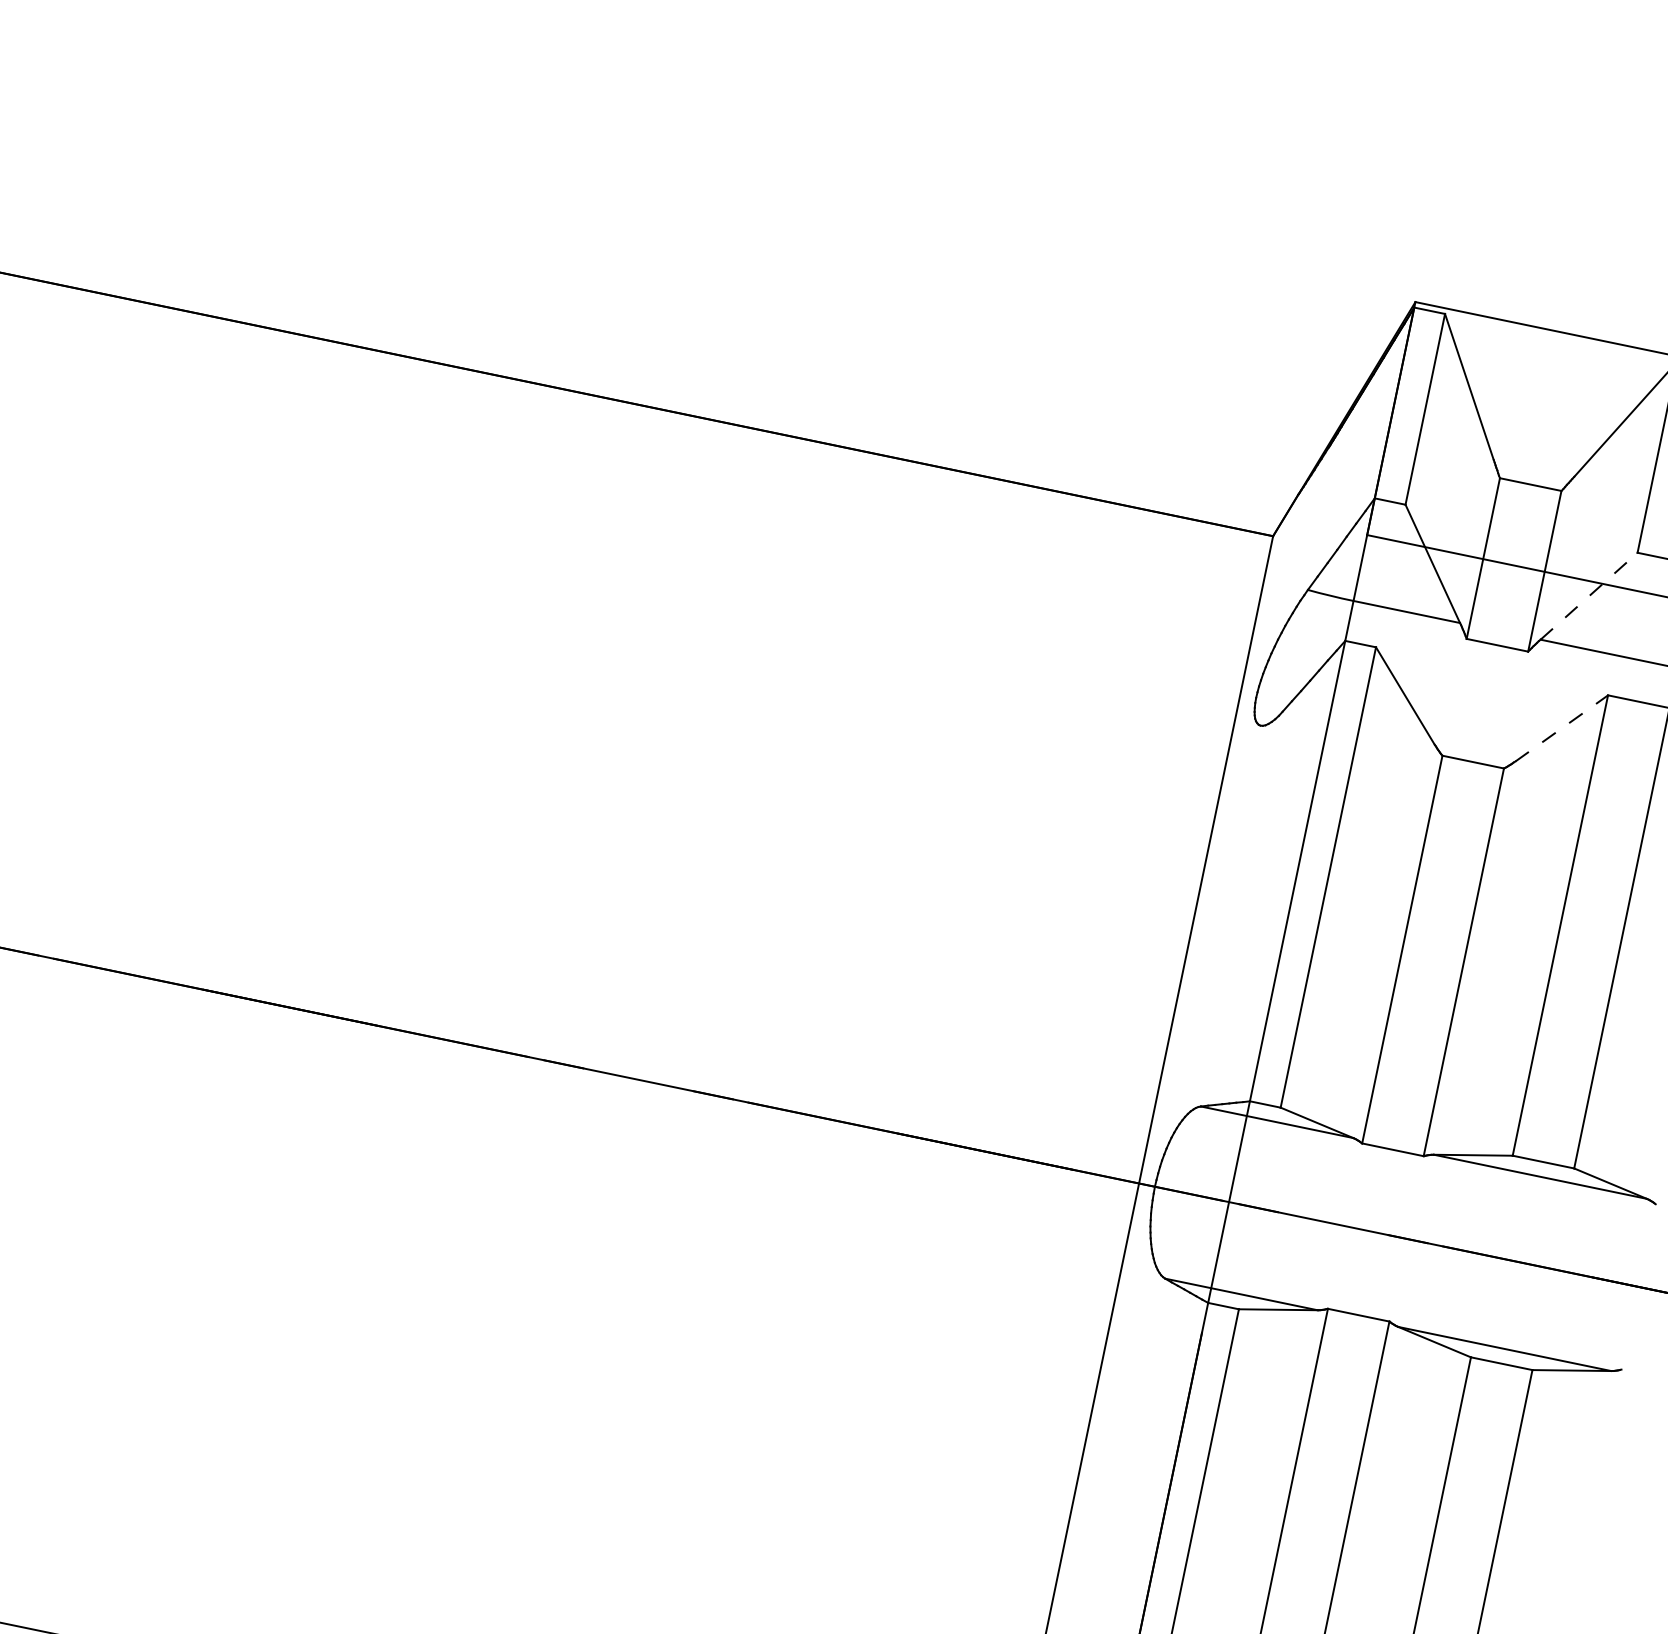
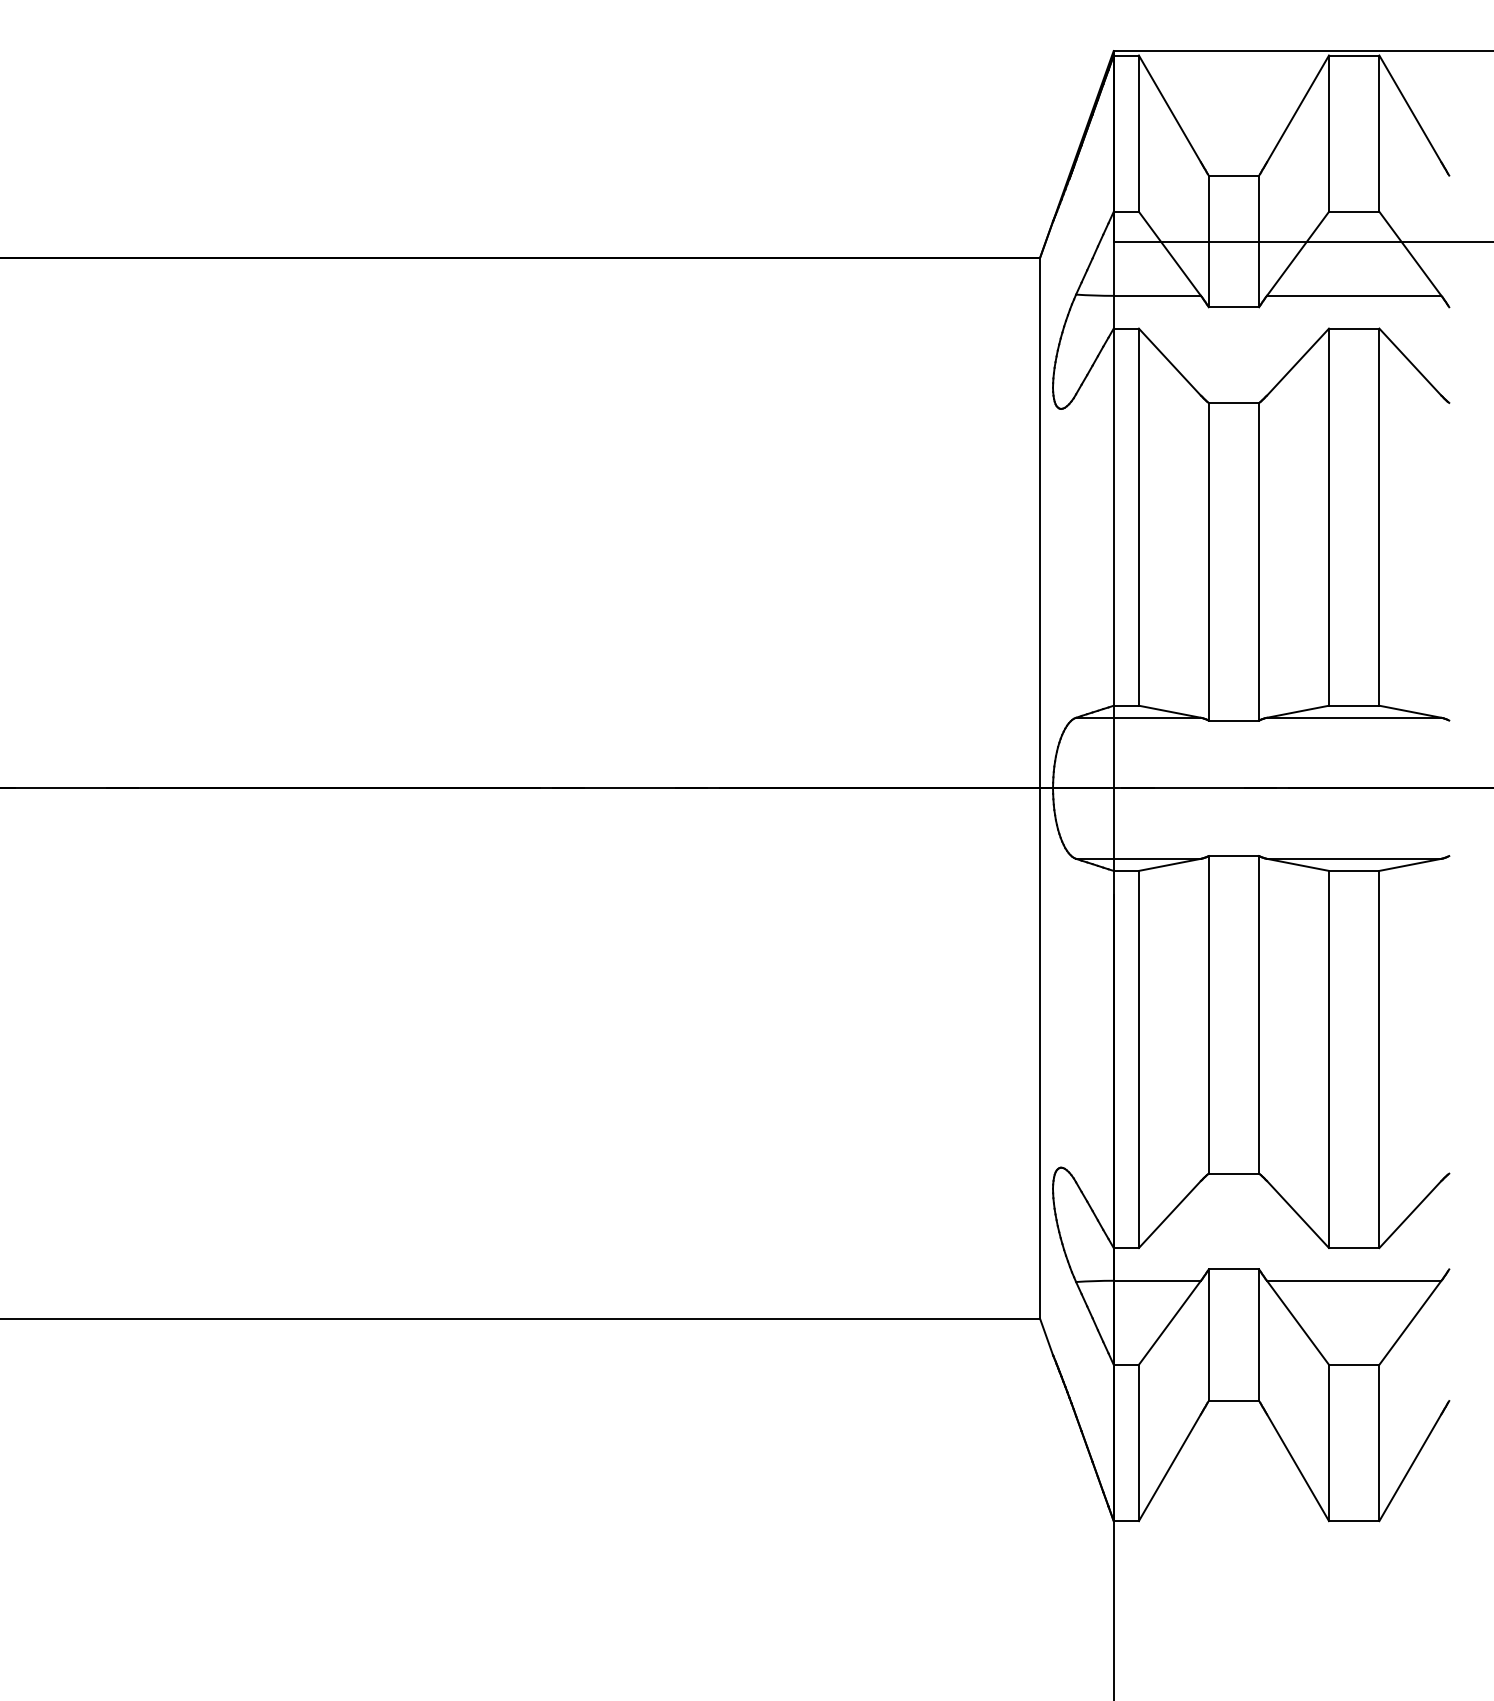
line: (1589, 595) -> (1298, 253), dashed -> solid
line: (1561, 728) -> (1297, 362), dashed -> solid

